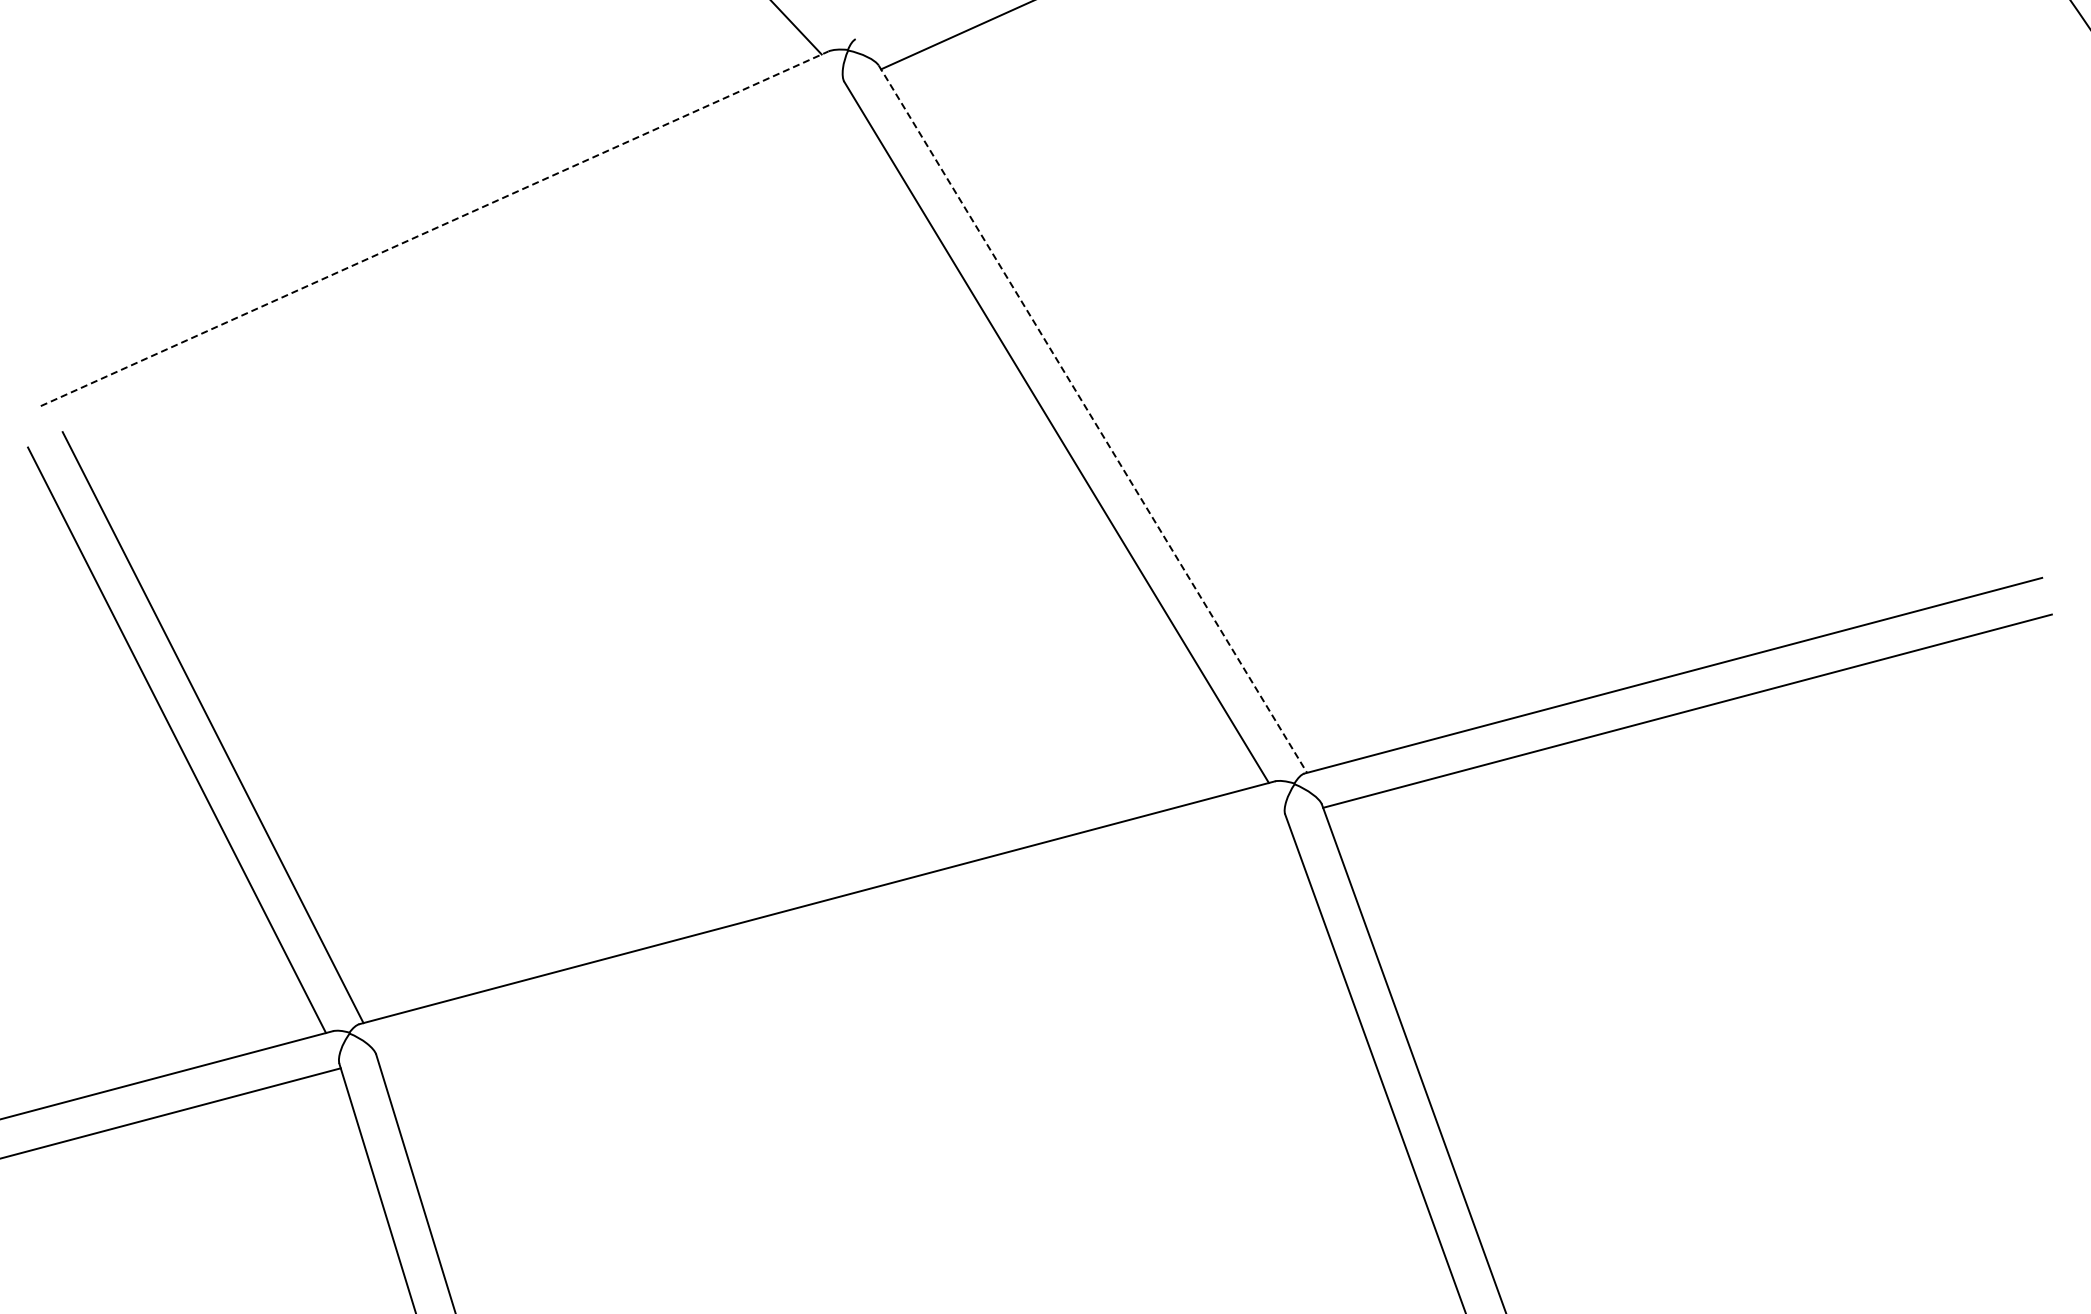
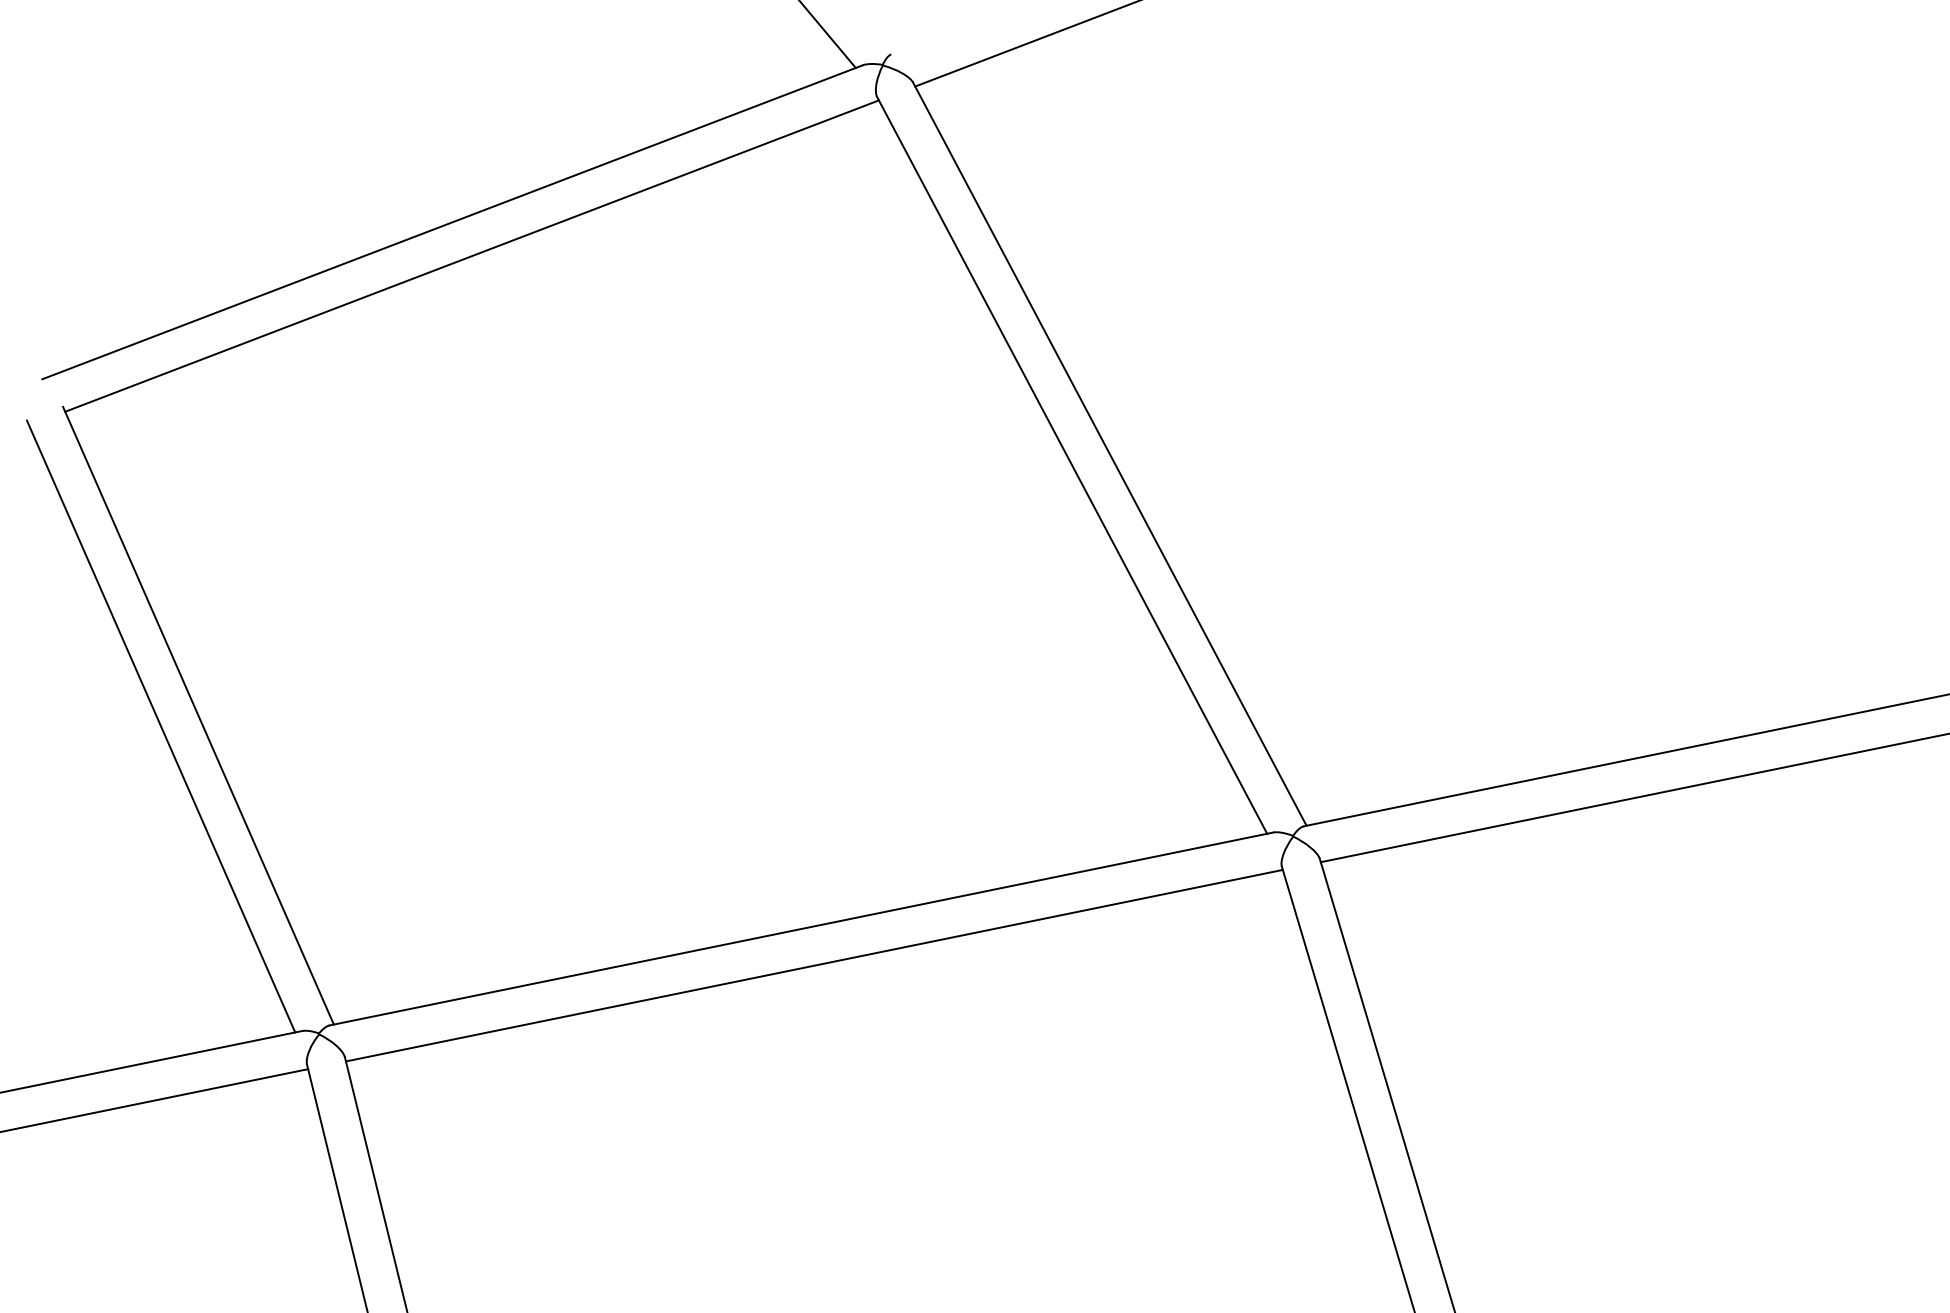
line: (434, 228) -> (452, 221), dashed -> solid
line: (455, 260) -> (471, 255), added
line: (1093, 419) -> (1110, 454), dashed -> solid
line: (831, 937) -> (814, 965), added

